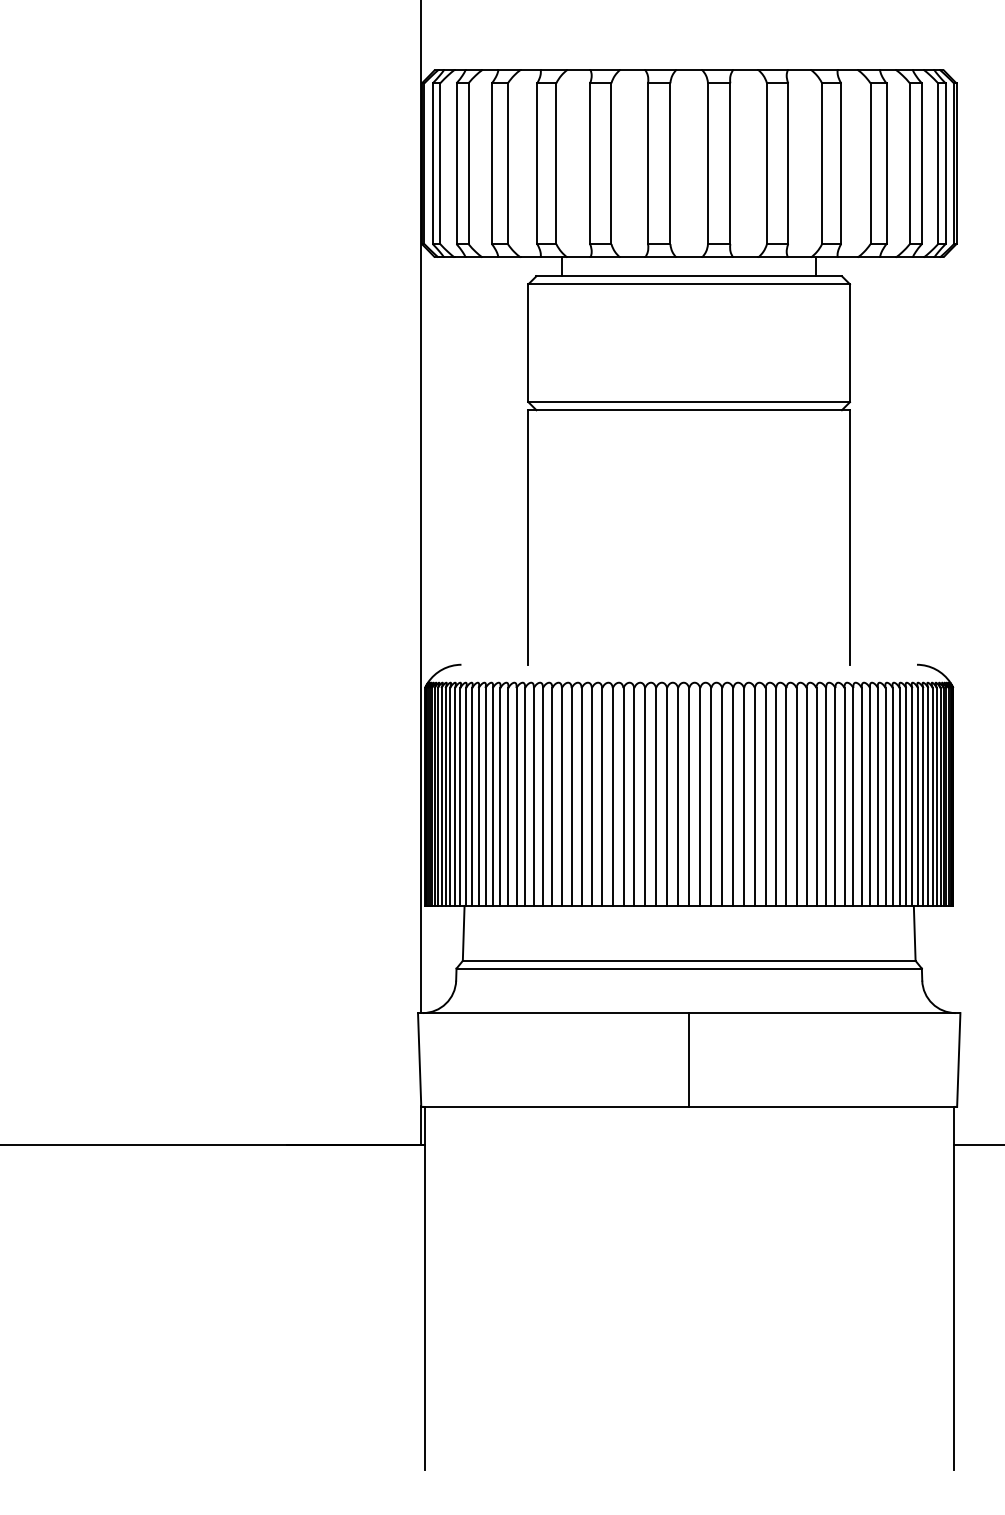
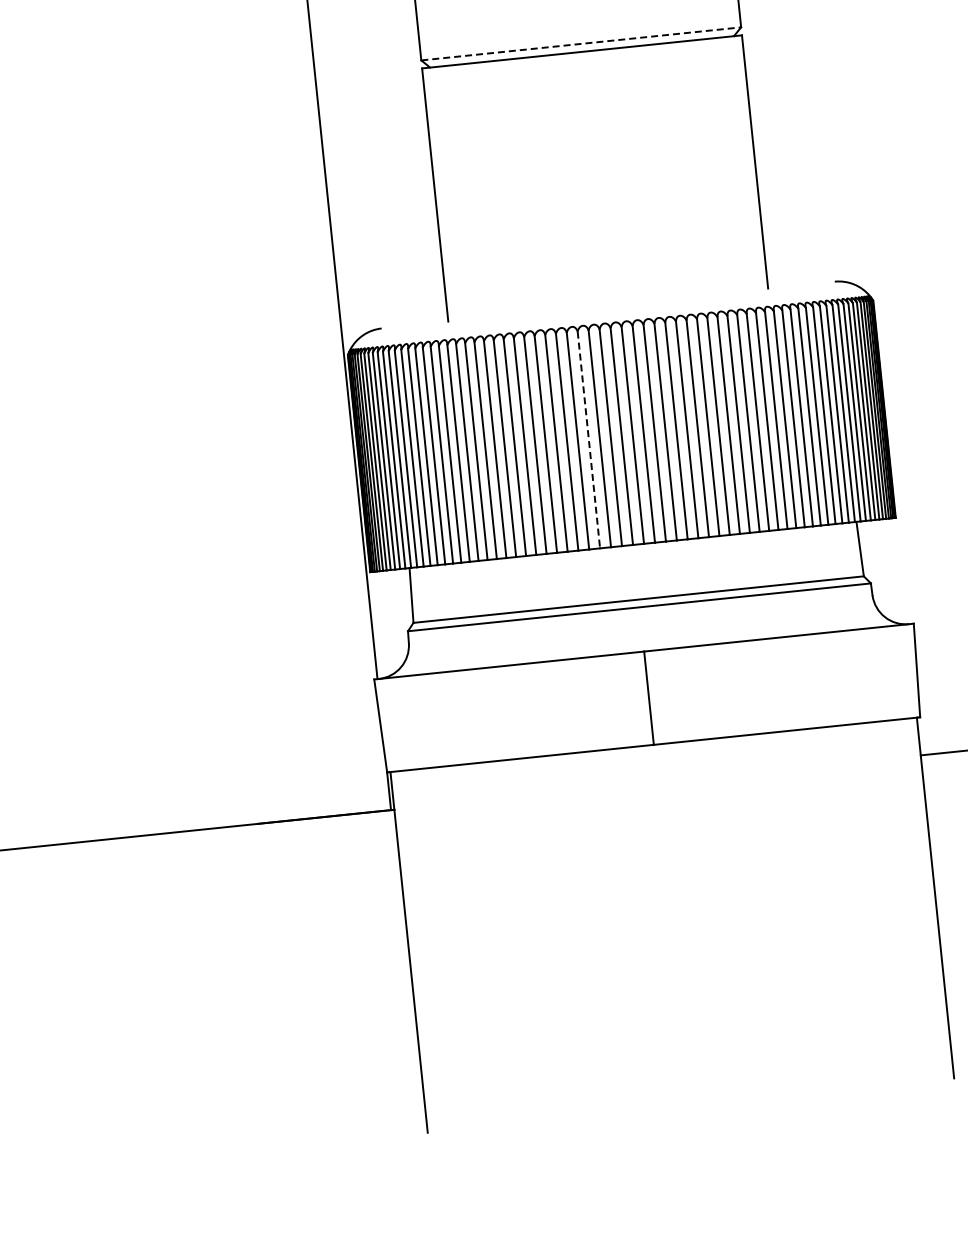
line: (689, 402) -> (581, 44), solid -> dashed
line: (656, 797) -> (589, 440), solid -> dashed

